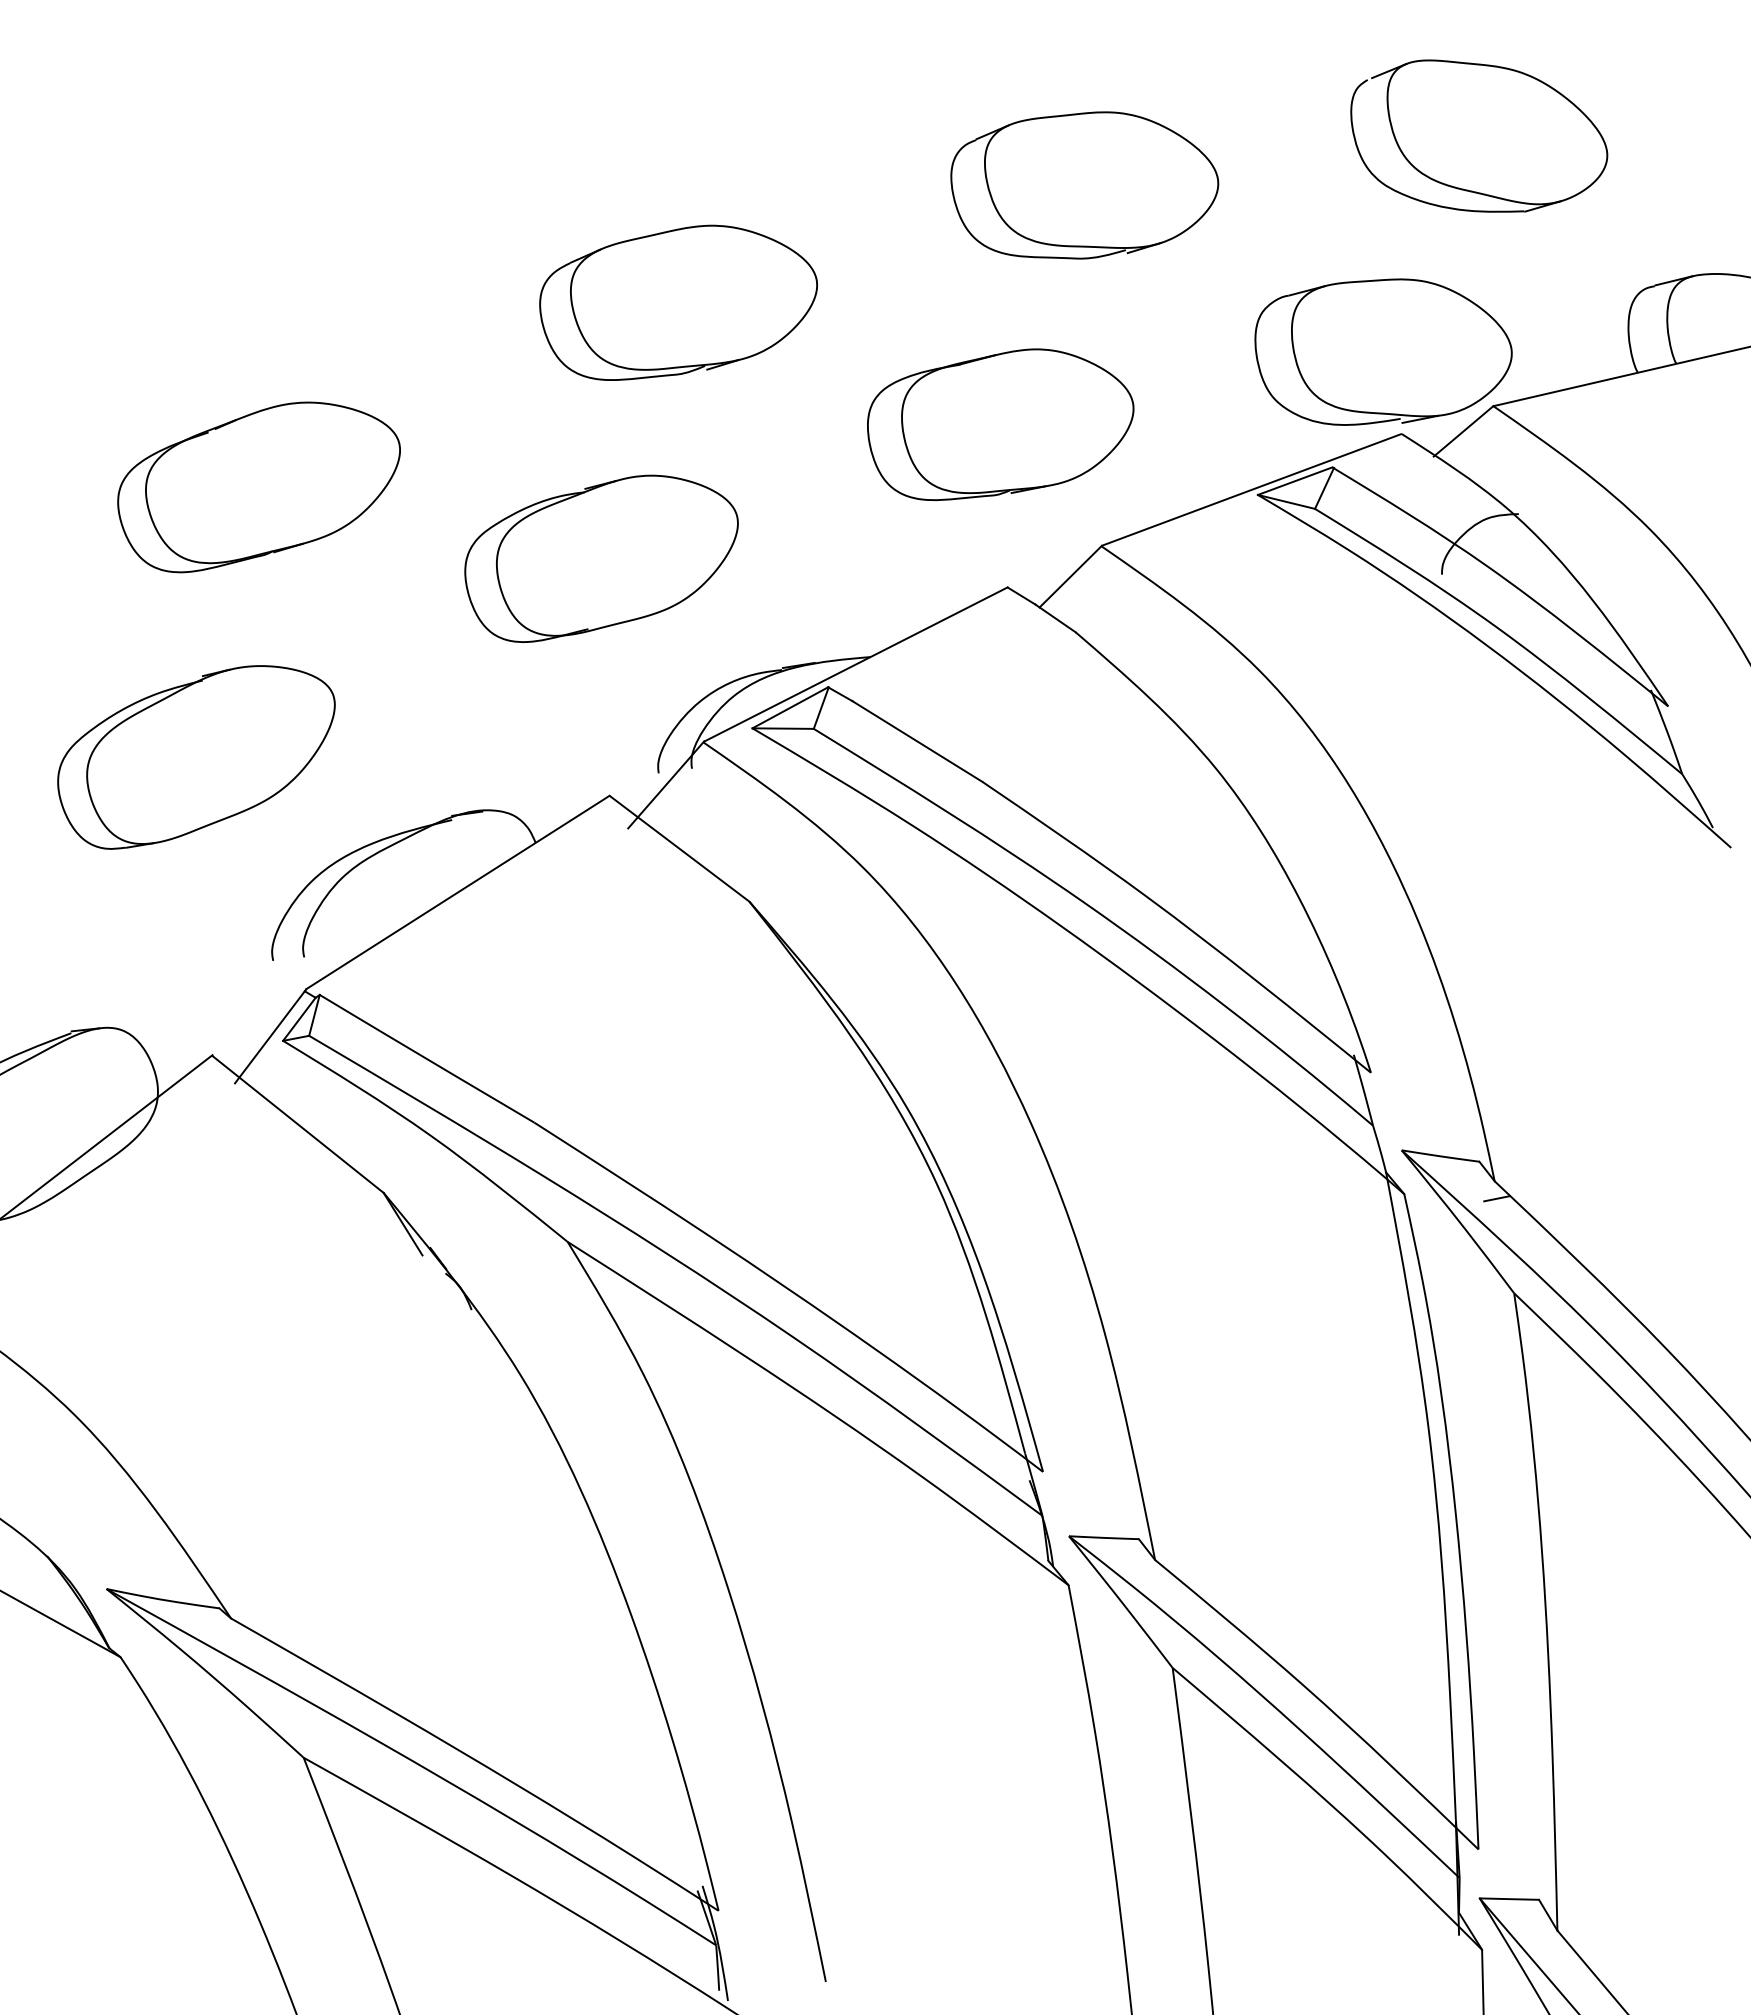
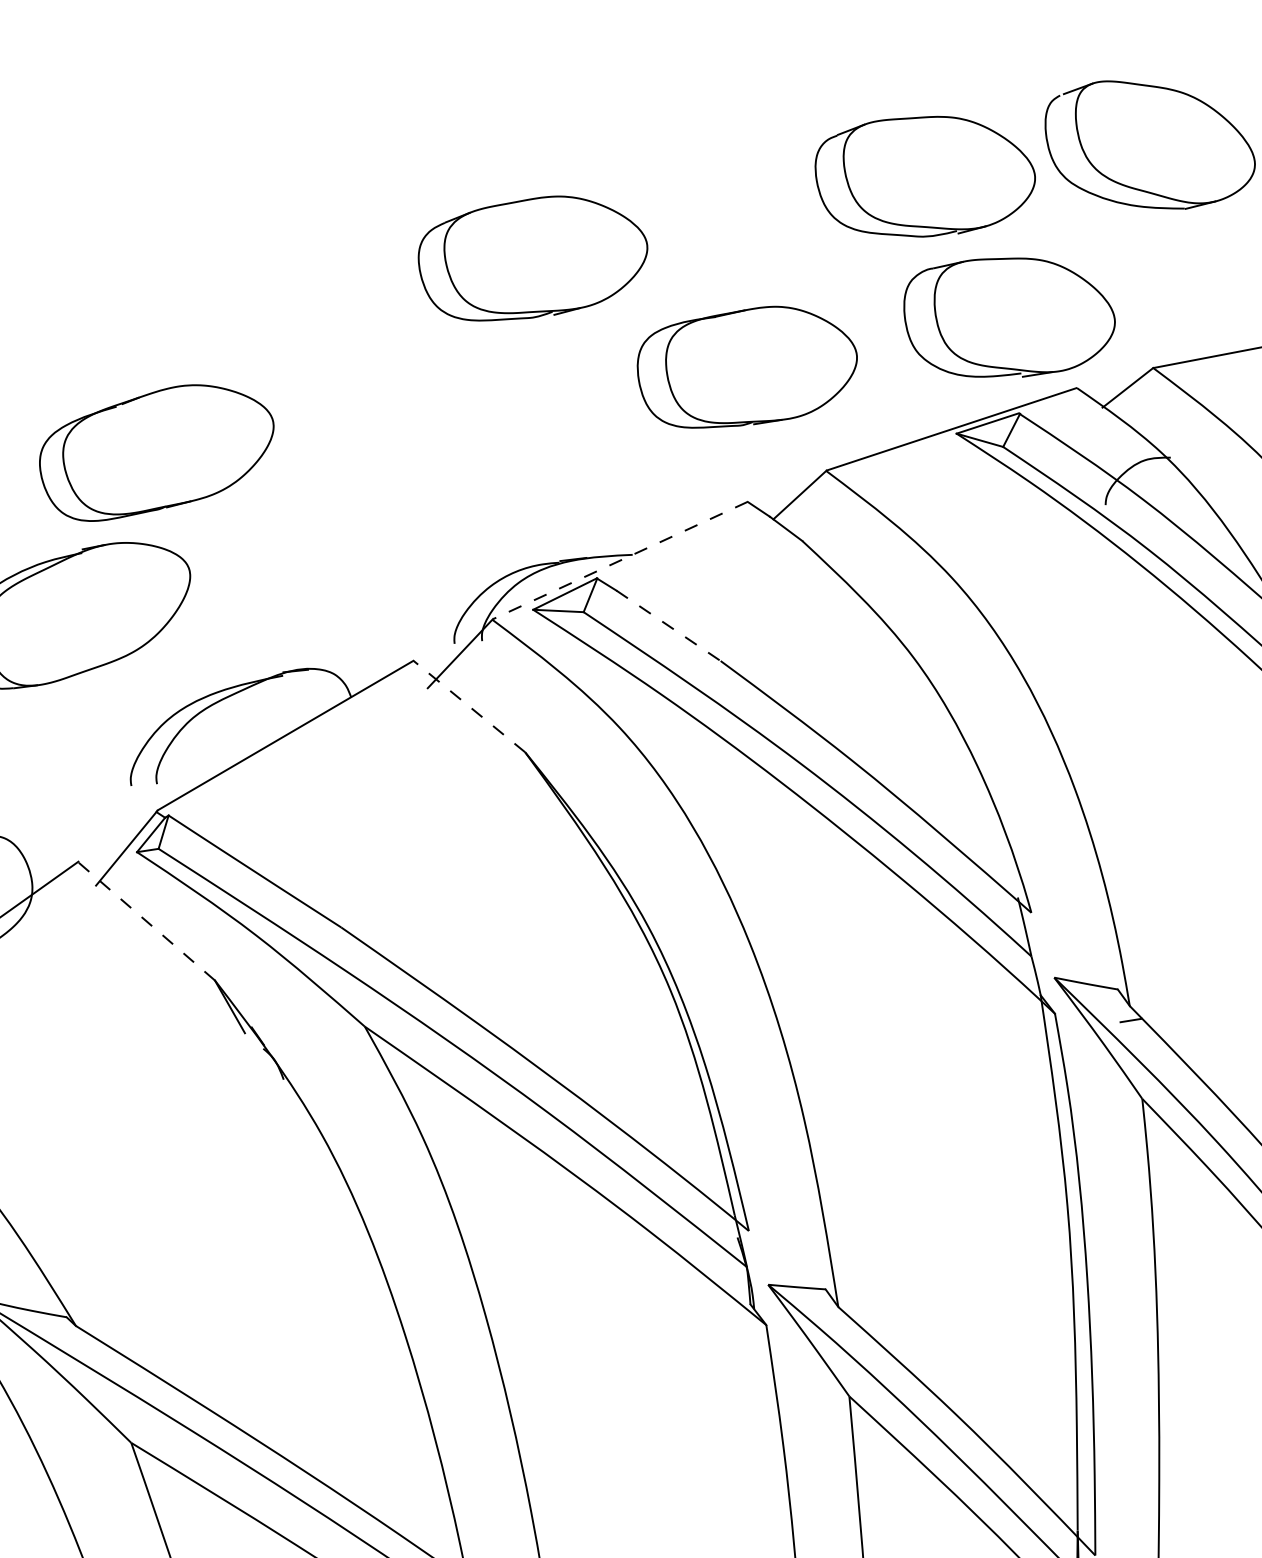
part: (1084, 185) -> (924, 176), moved
part: (678, 302) -> (532, 258), moved
part: (1383, 351) -> (1009, 317), moved
part: (258, 487) -> (155, 453), moved
part: (601, 558) -> (414, 465), removed
line: (855, 664) -> (620, 560), solid -> dashed
line: (917, 741) -> (668, 625), solid -> dashed
line: (679, 848) -> (469, 706), solid -> dashed
line: (297, 1124) -> (146, 921), solid -> dashed

